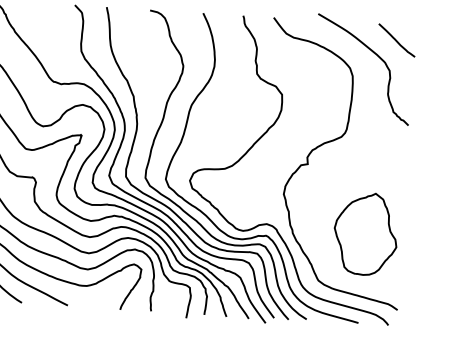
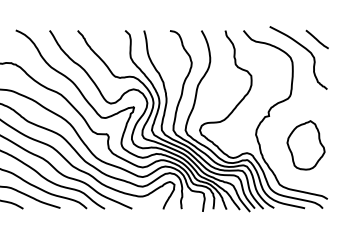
part: (364, 234) -> (305, 145), moved

